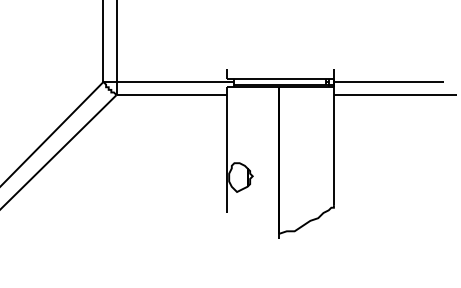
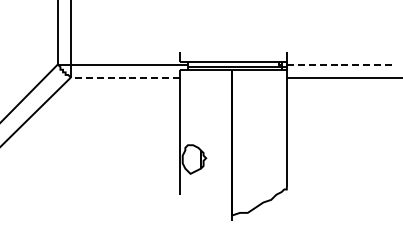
line: (389, 82) -> (342, 65), solid -> dashed
line: (171, 95) -> (125, 77), solid -> dashed

